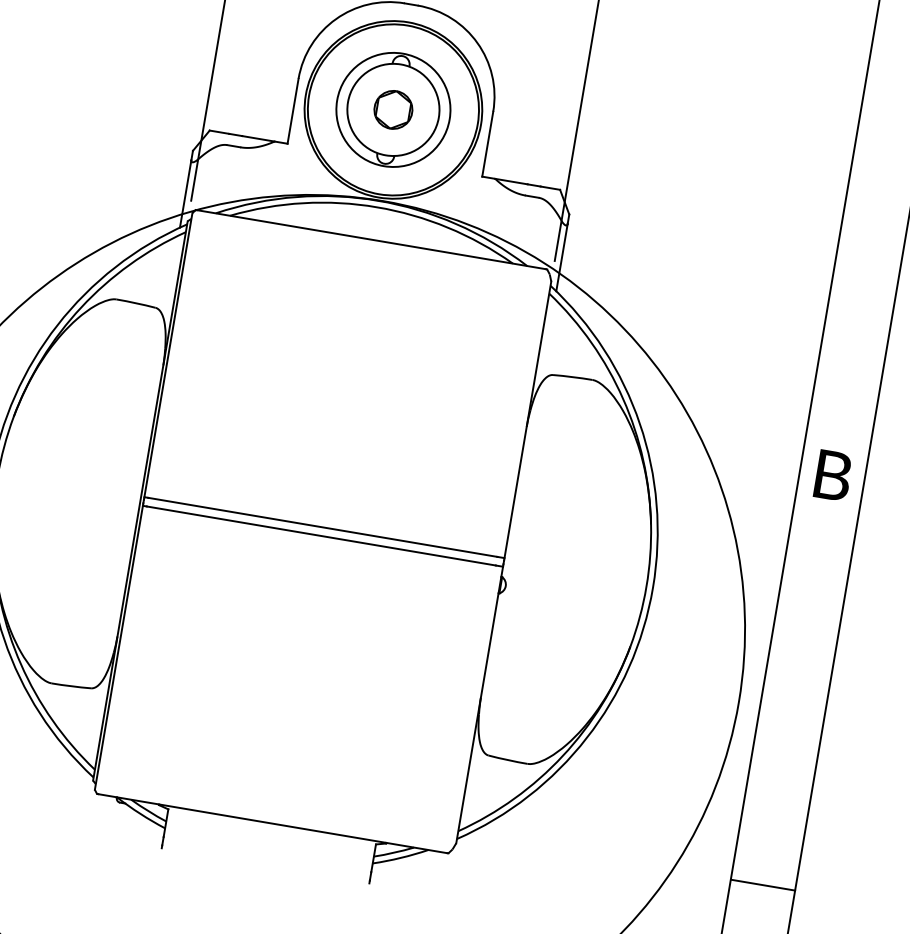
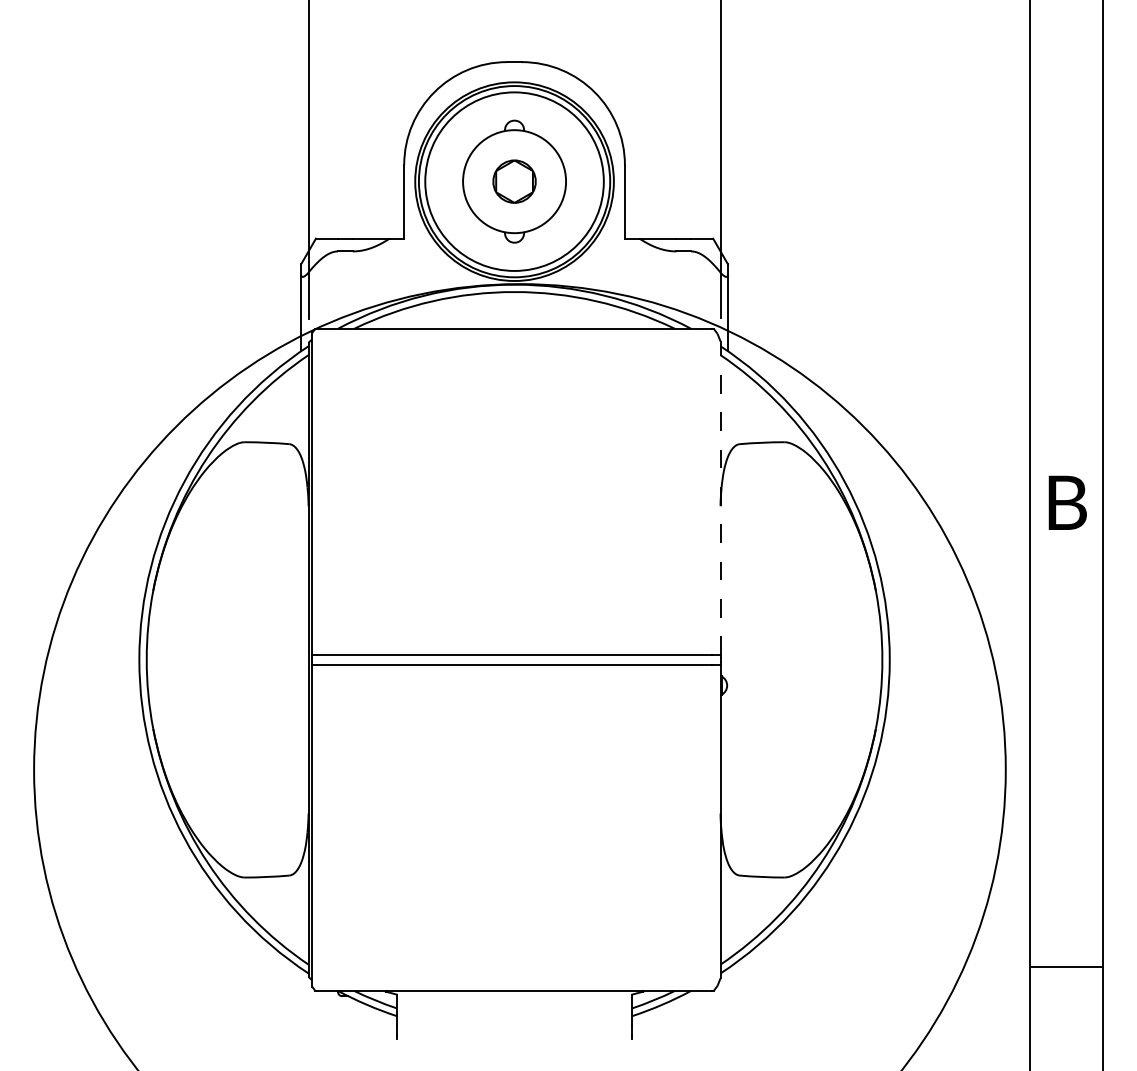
circle: (393, 109) -> (514, 181), size x1.4
line: (527, 420) -> (720, 498), solid -> dashed

